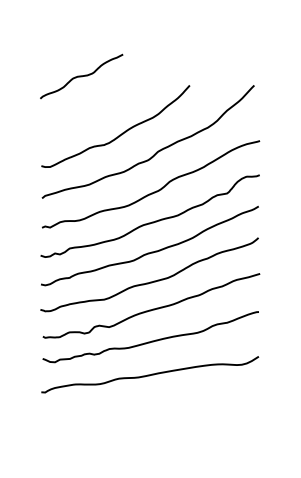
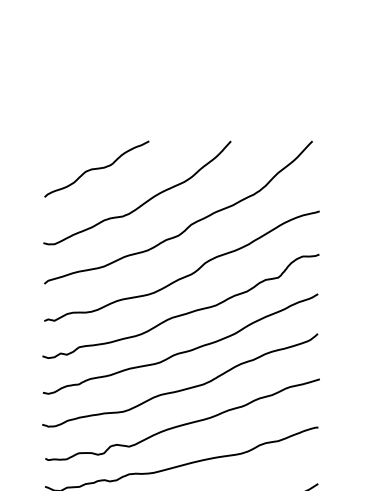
curve: (81, 76) -> (96, 169), moved

